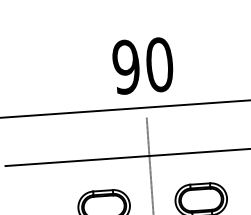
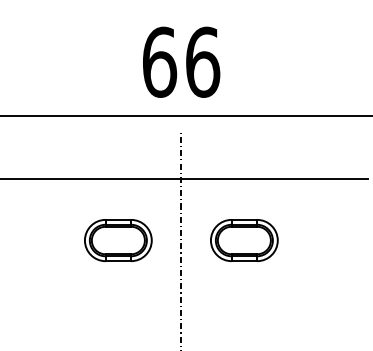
text: (143, 65) -> (181, 61), 90 -> 66

